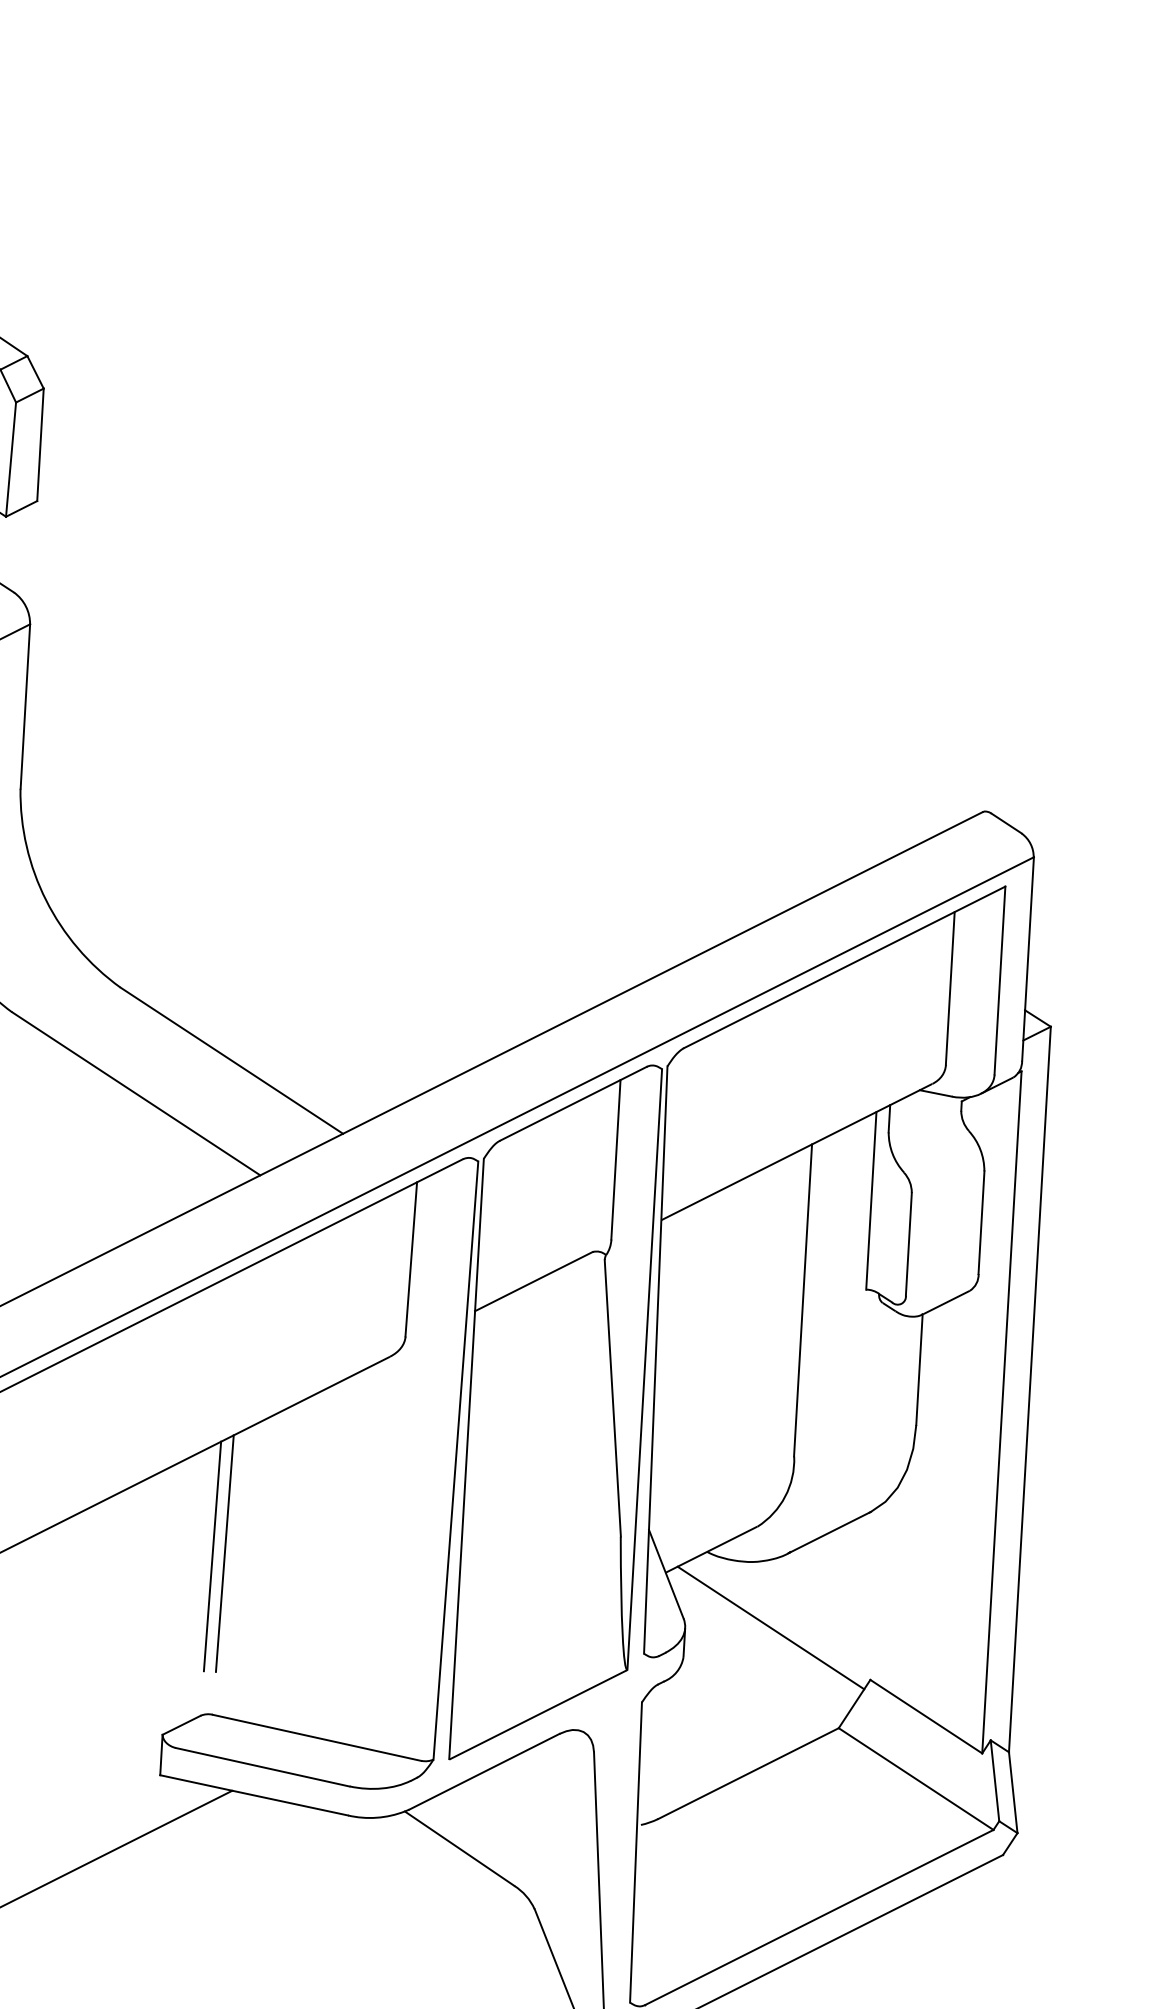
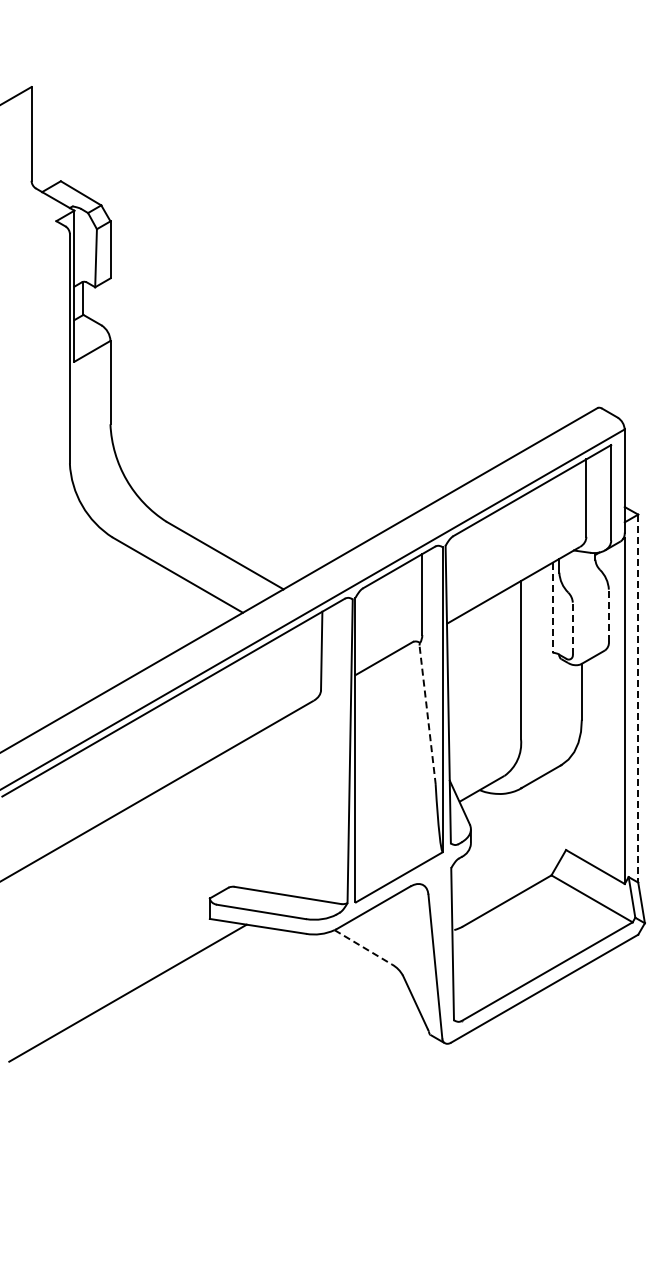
line: (871, 1202) -> (552, 608), solid -> dashed
line: (980, 1222) -> (608, 615), solid -> dashed
line: (908, 1243) -> (572, 628), solid -> dashed
line: (1030, 1389) -> (638, 698), solid -> dashed
line: (612, 1396) -> (427, 714), solid -> dashed
line: (225, 1552) -> (236, 804), removed
line: (211, 1555) -> (229, 806), removed
line: (771, 1627) -> (514, 826), removed
line: (459, 1848) -> (363, 947), solid -> dashed

